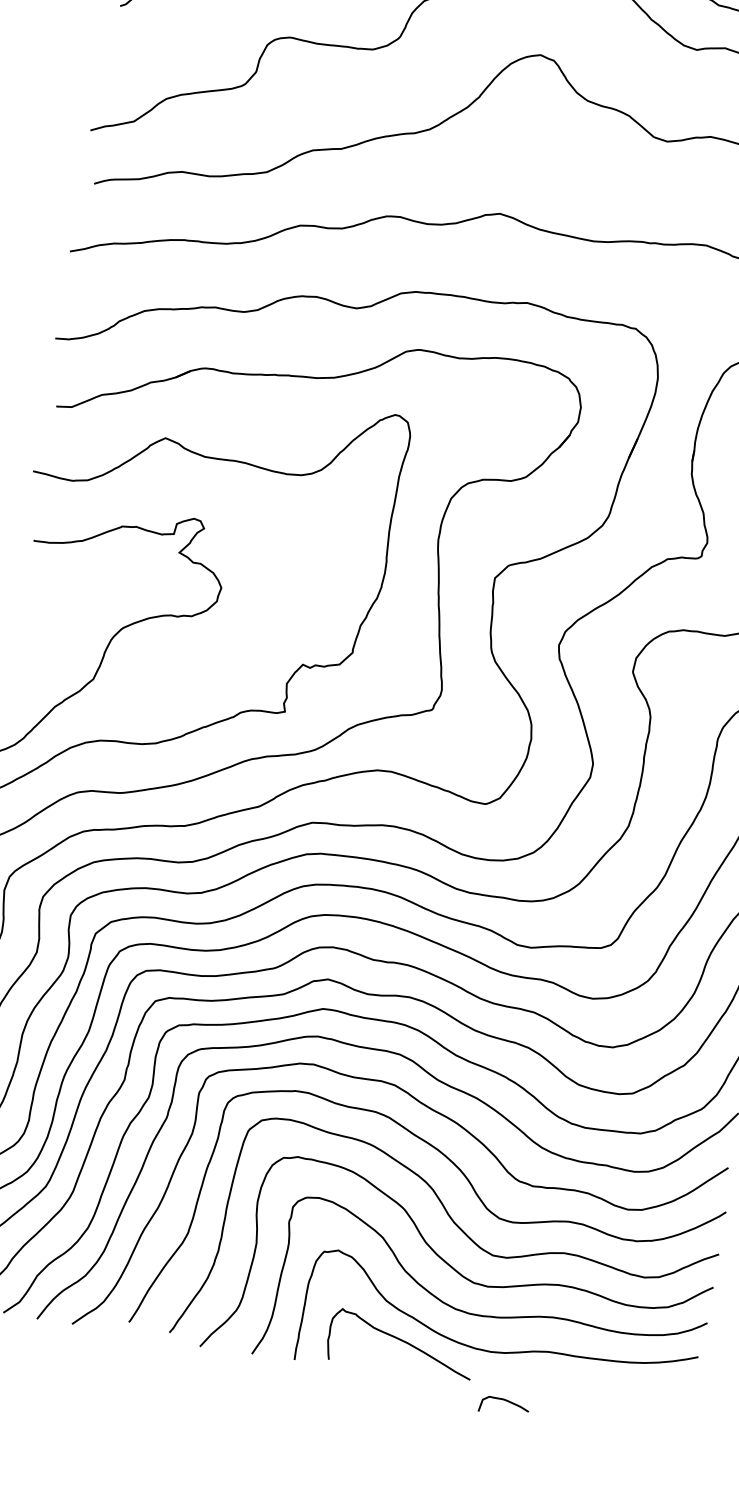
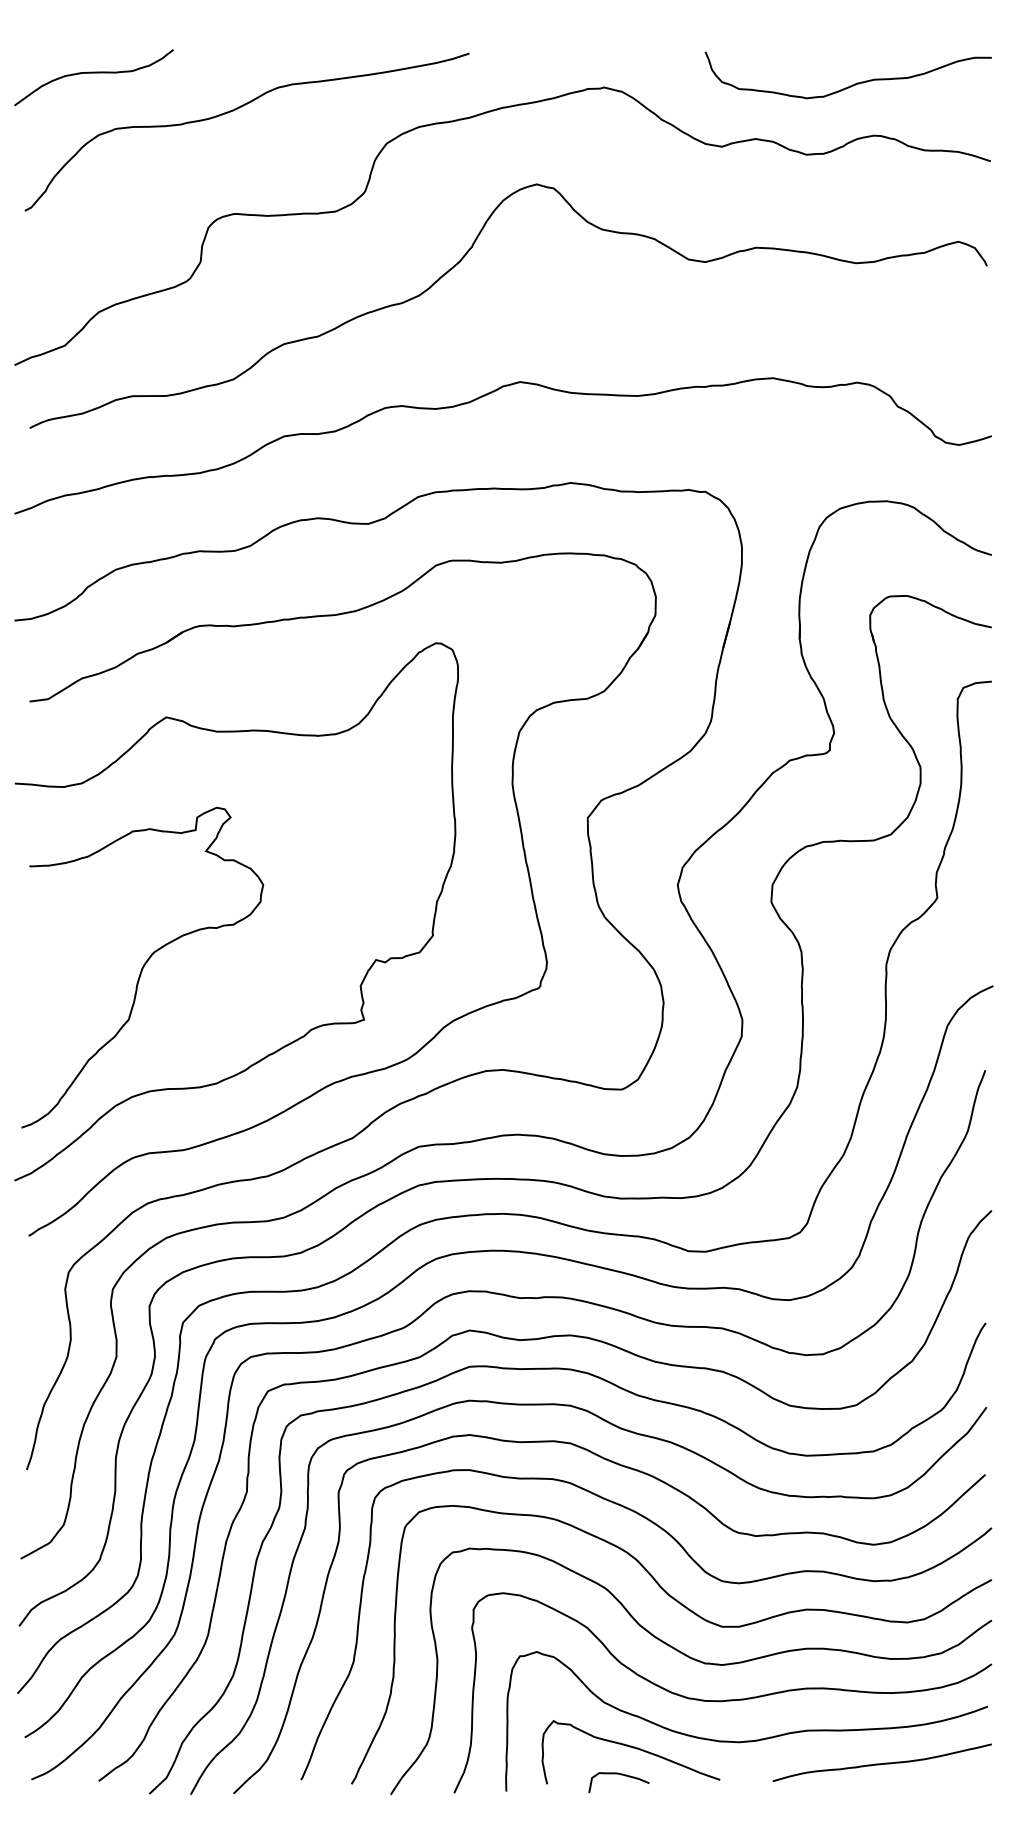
curve: (603, 1388) -> (881, 1763), added
curve: (507, 1401) -> (621, 1775), moved

